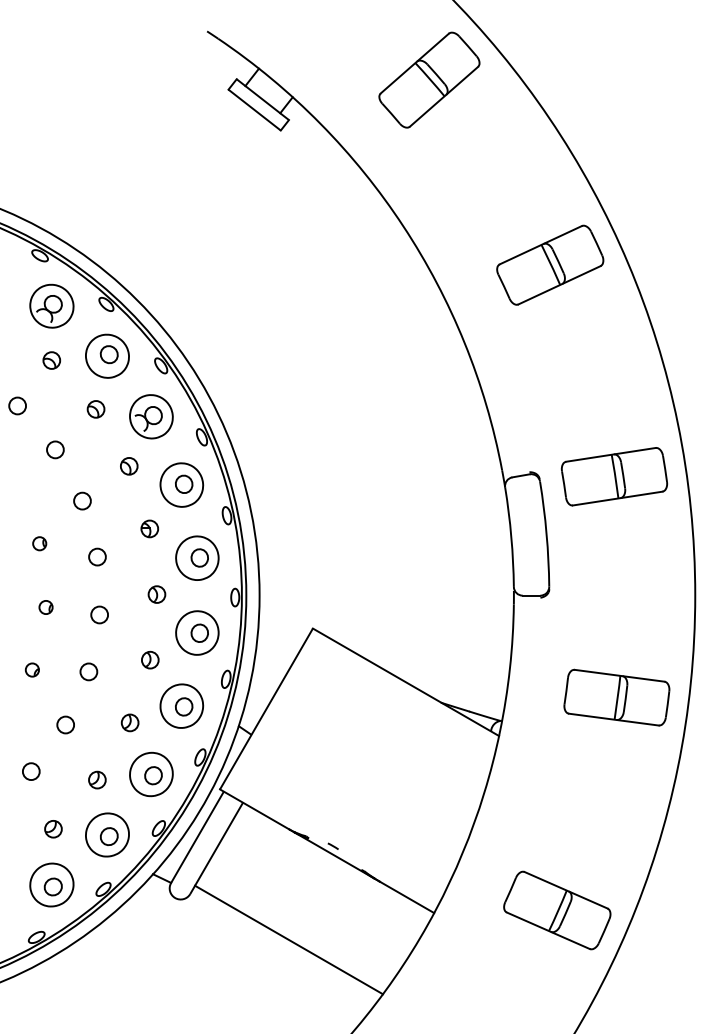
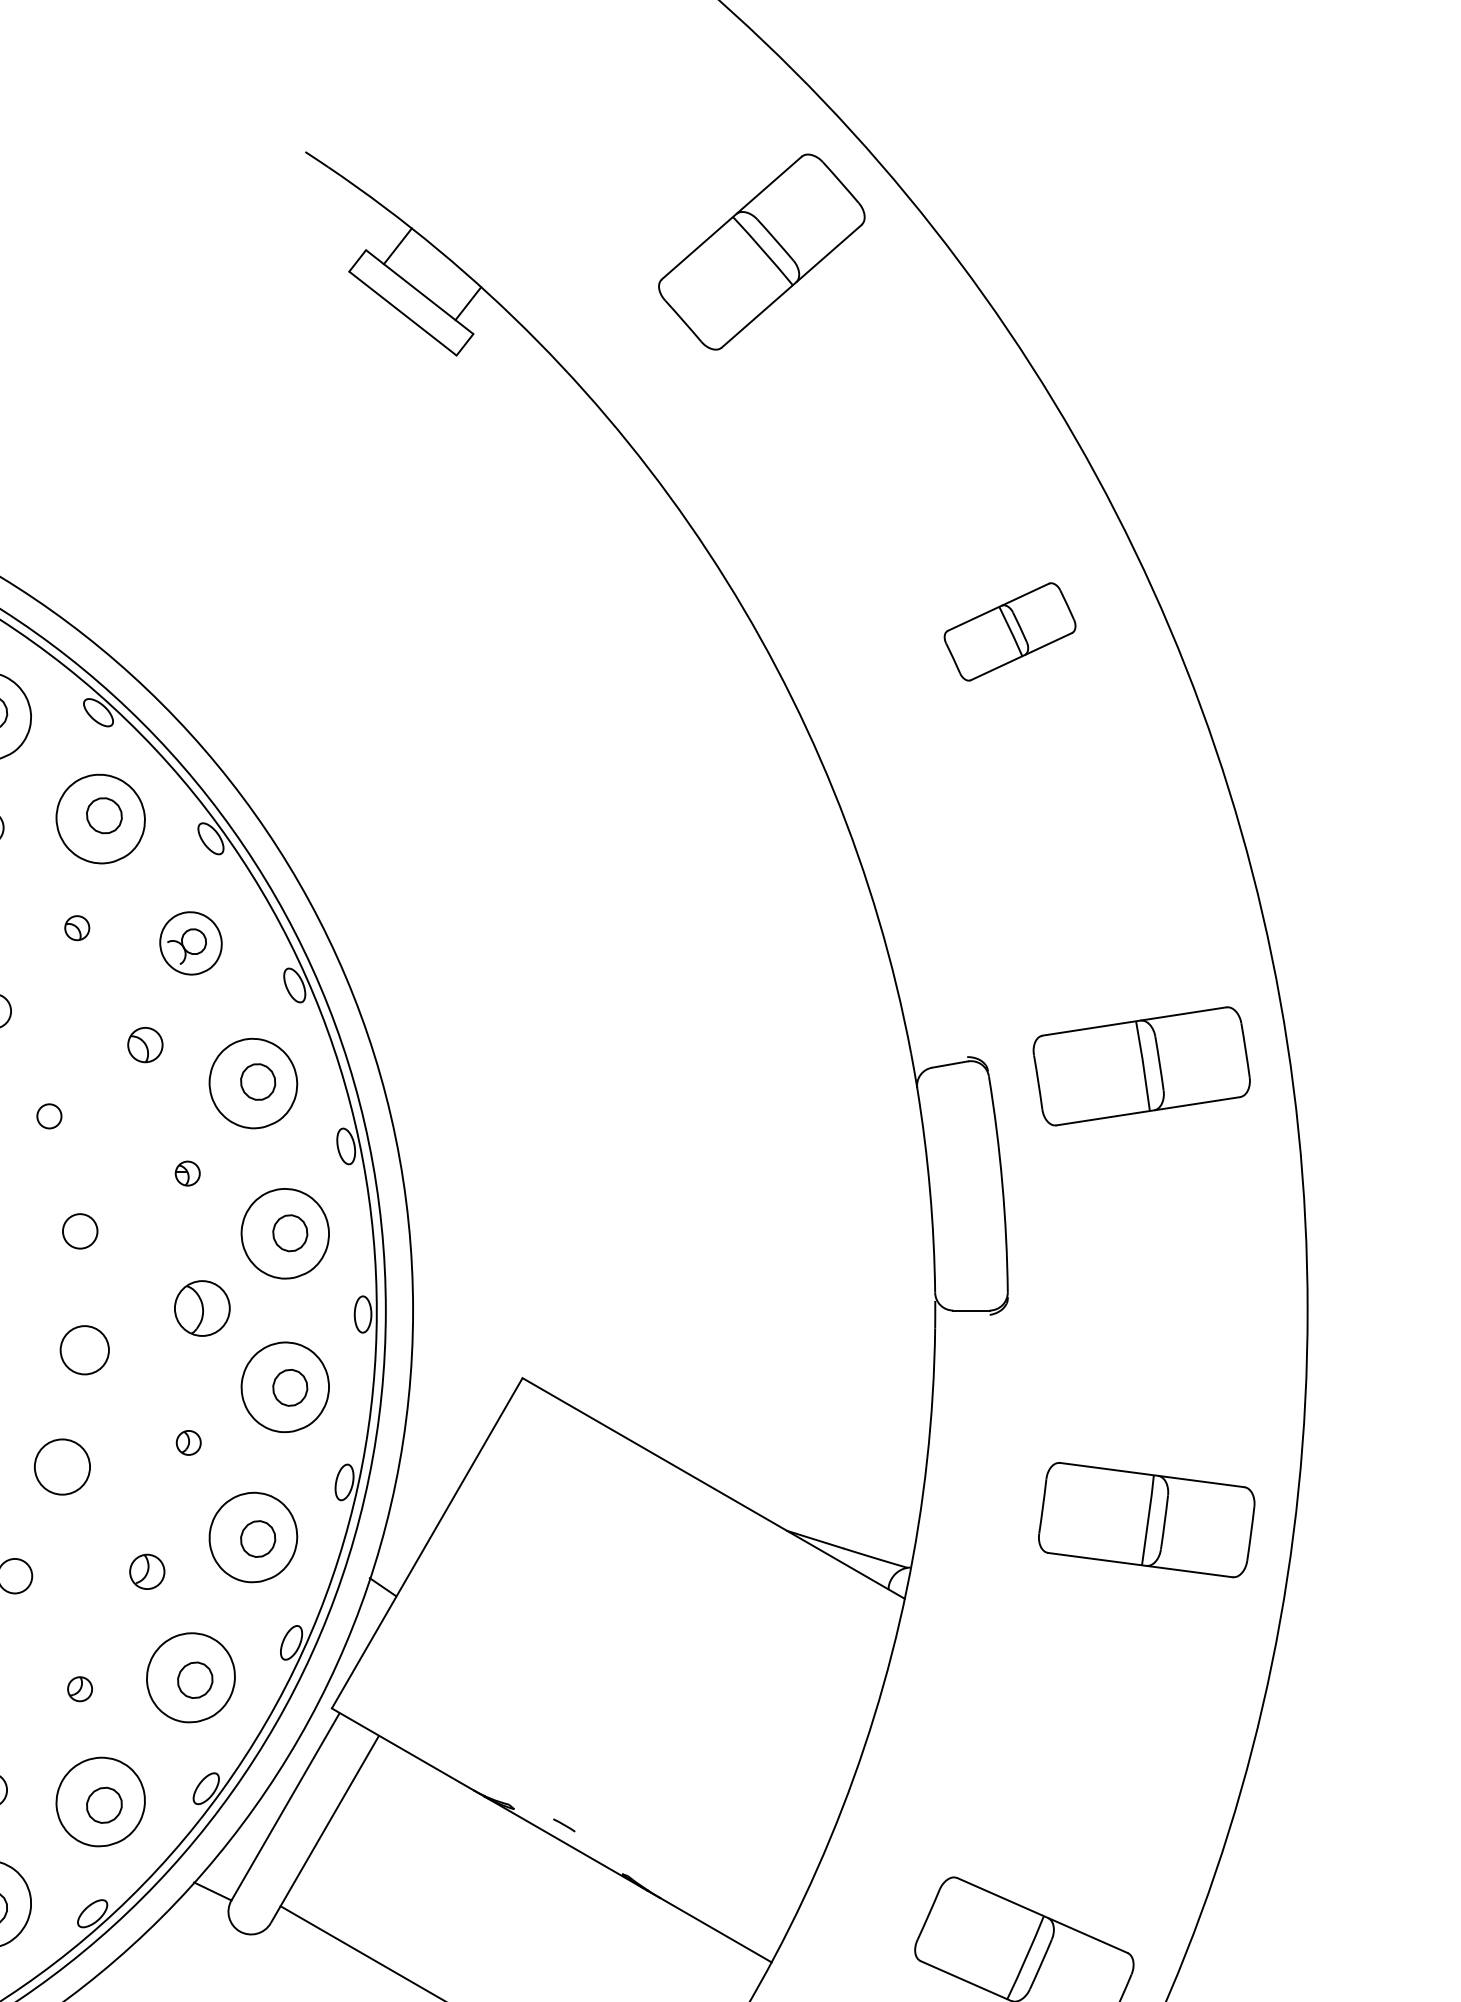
part: (550, 264) -> (1010, 630), size x0.6
part: (95, 409) -> (76, 928), size x0.7
part: (151, 416) -> (191, 942), size x0.7
circle: (82, 500) -> (49, 1115), size x0.7
part: (149, 528) -> (187, 1172), size x0.7
part: (156, 594) -> (201, 1308), size x1.6
circle: (99, 614) -> (84, 1349), size x1.4
part: (150, 659) -> (189, 1441), size x0.7
circle: (88, 671) -> (61, 1466), size x1.6
part: (97, 779) -> (80, 1688), size x0.7

